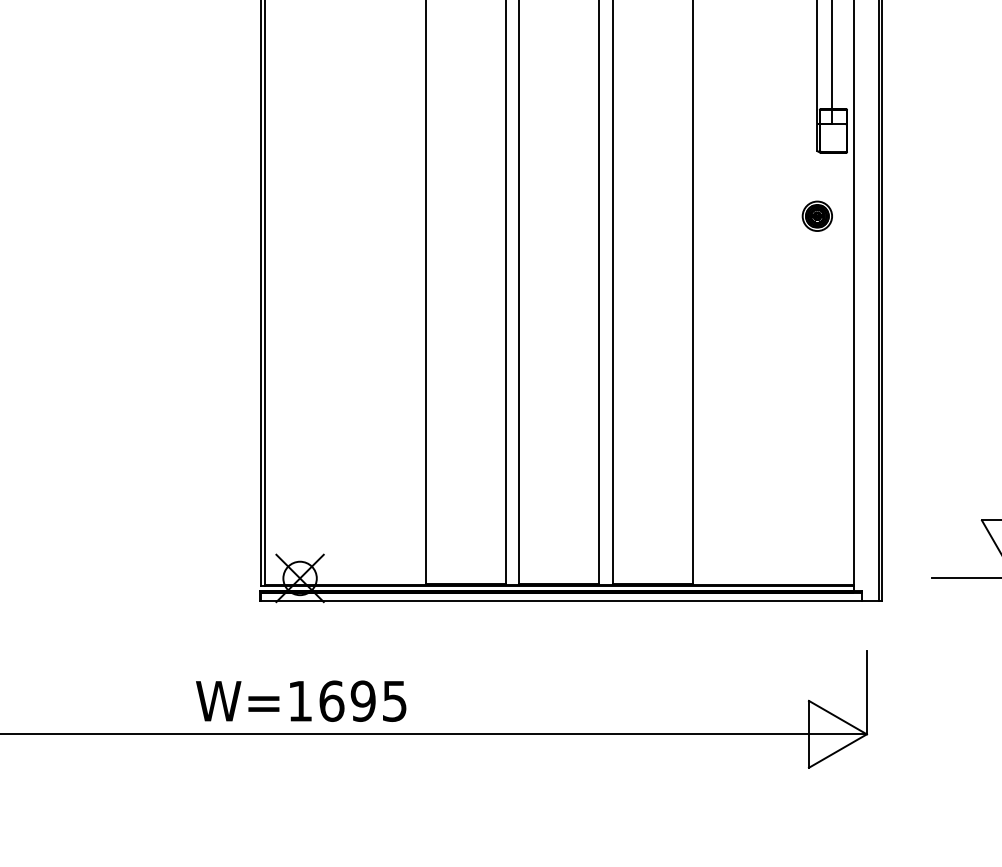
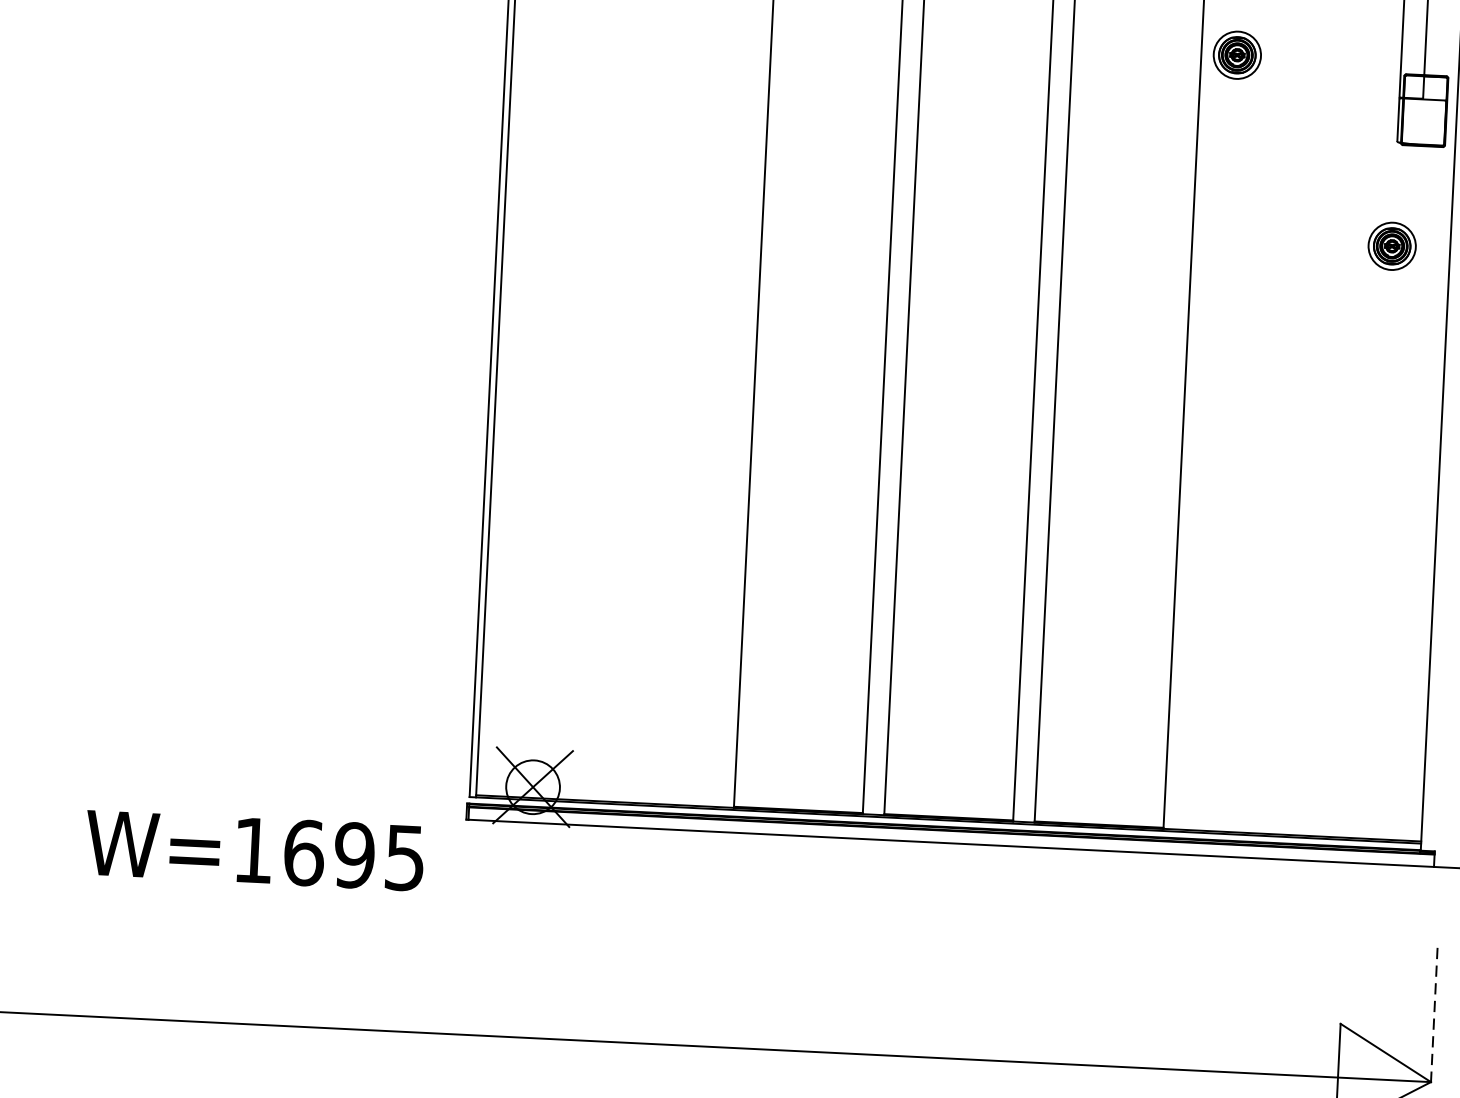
part: (714, 101) -> (1235, 53), added
line: (866, 692) -> (1433, 1014), solid -> dashed
text: (301, 700) -> (255, 849), moved

